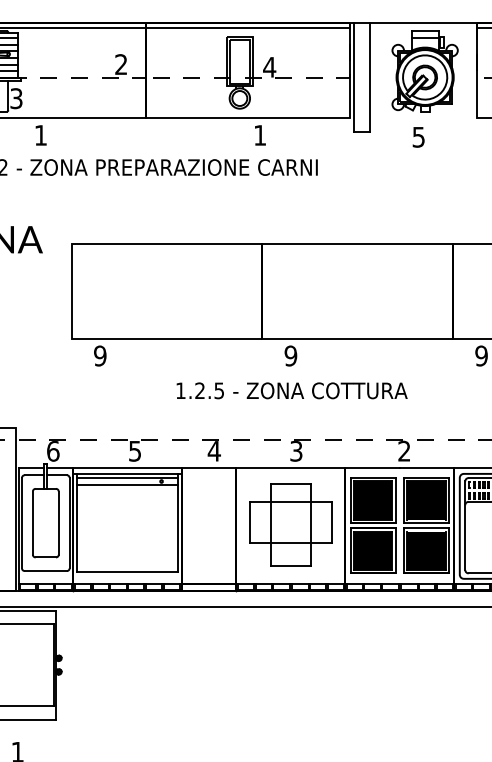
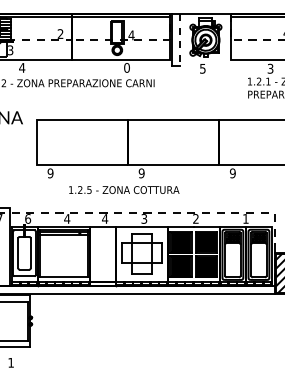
line: (369, 78) -> (179, 40), solid -> dashed
text: (41, 134) -> (22, 67), 1 -> 4
text: (259, 134) -> (126, 67), 1 -> 0
text: (292, 389) -> (124, 189), moved
text: (135, 450) -> (67, 218), 5 -> 4

